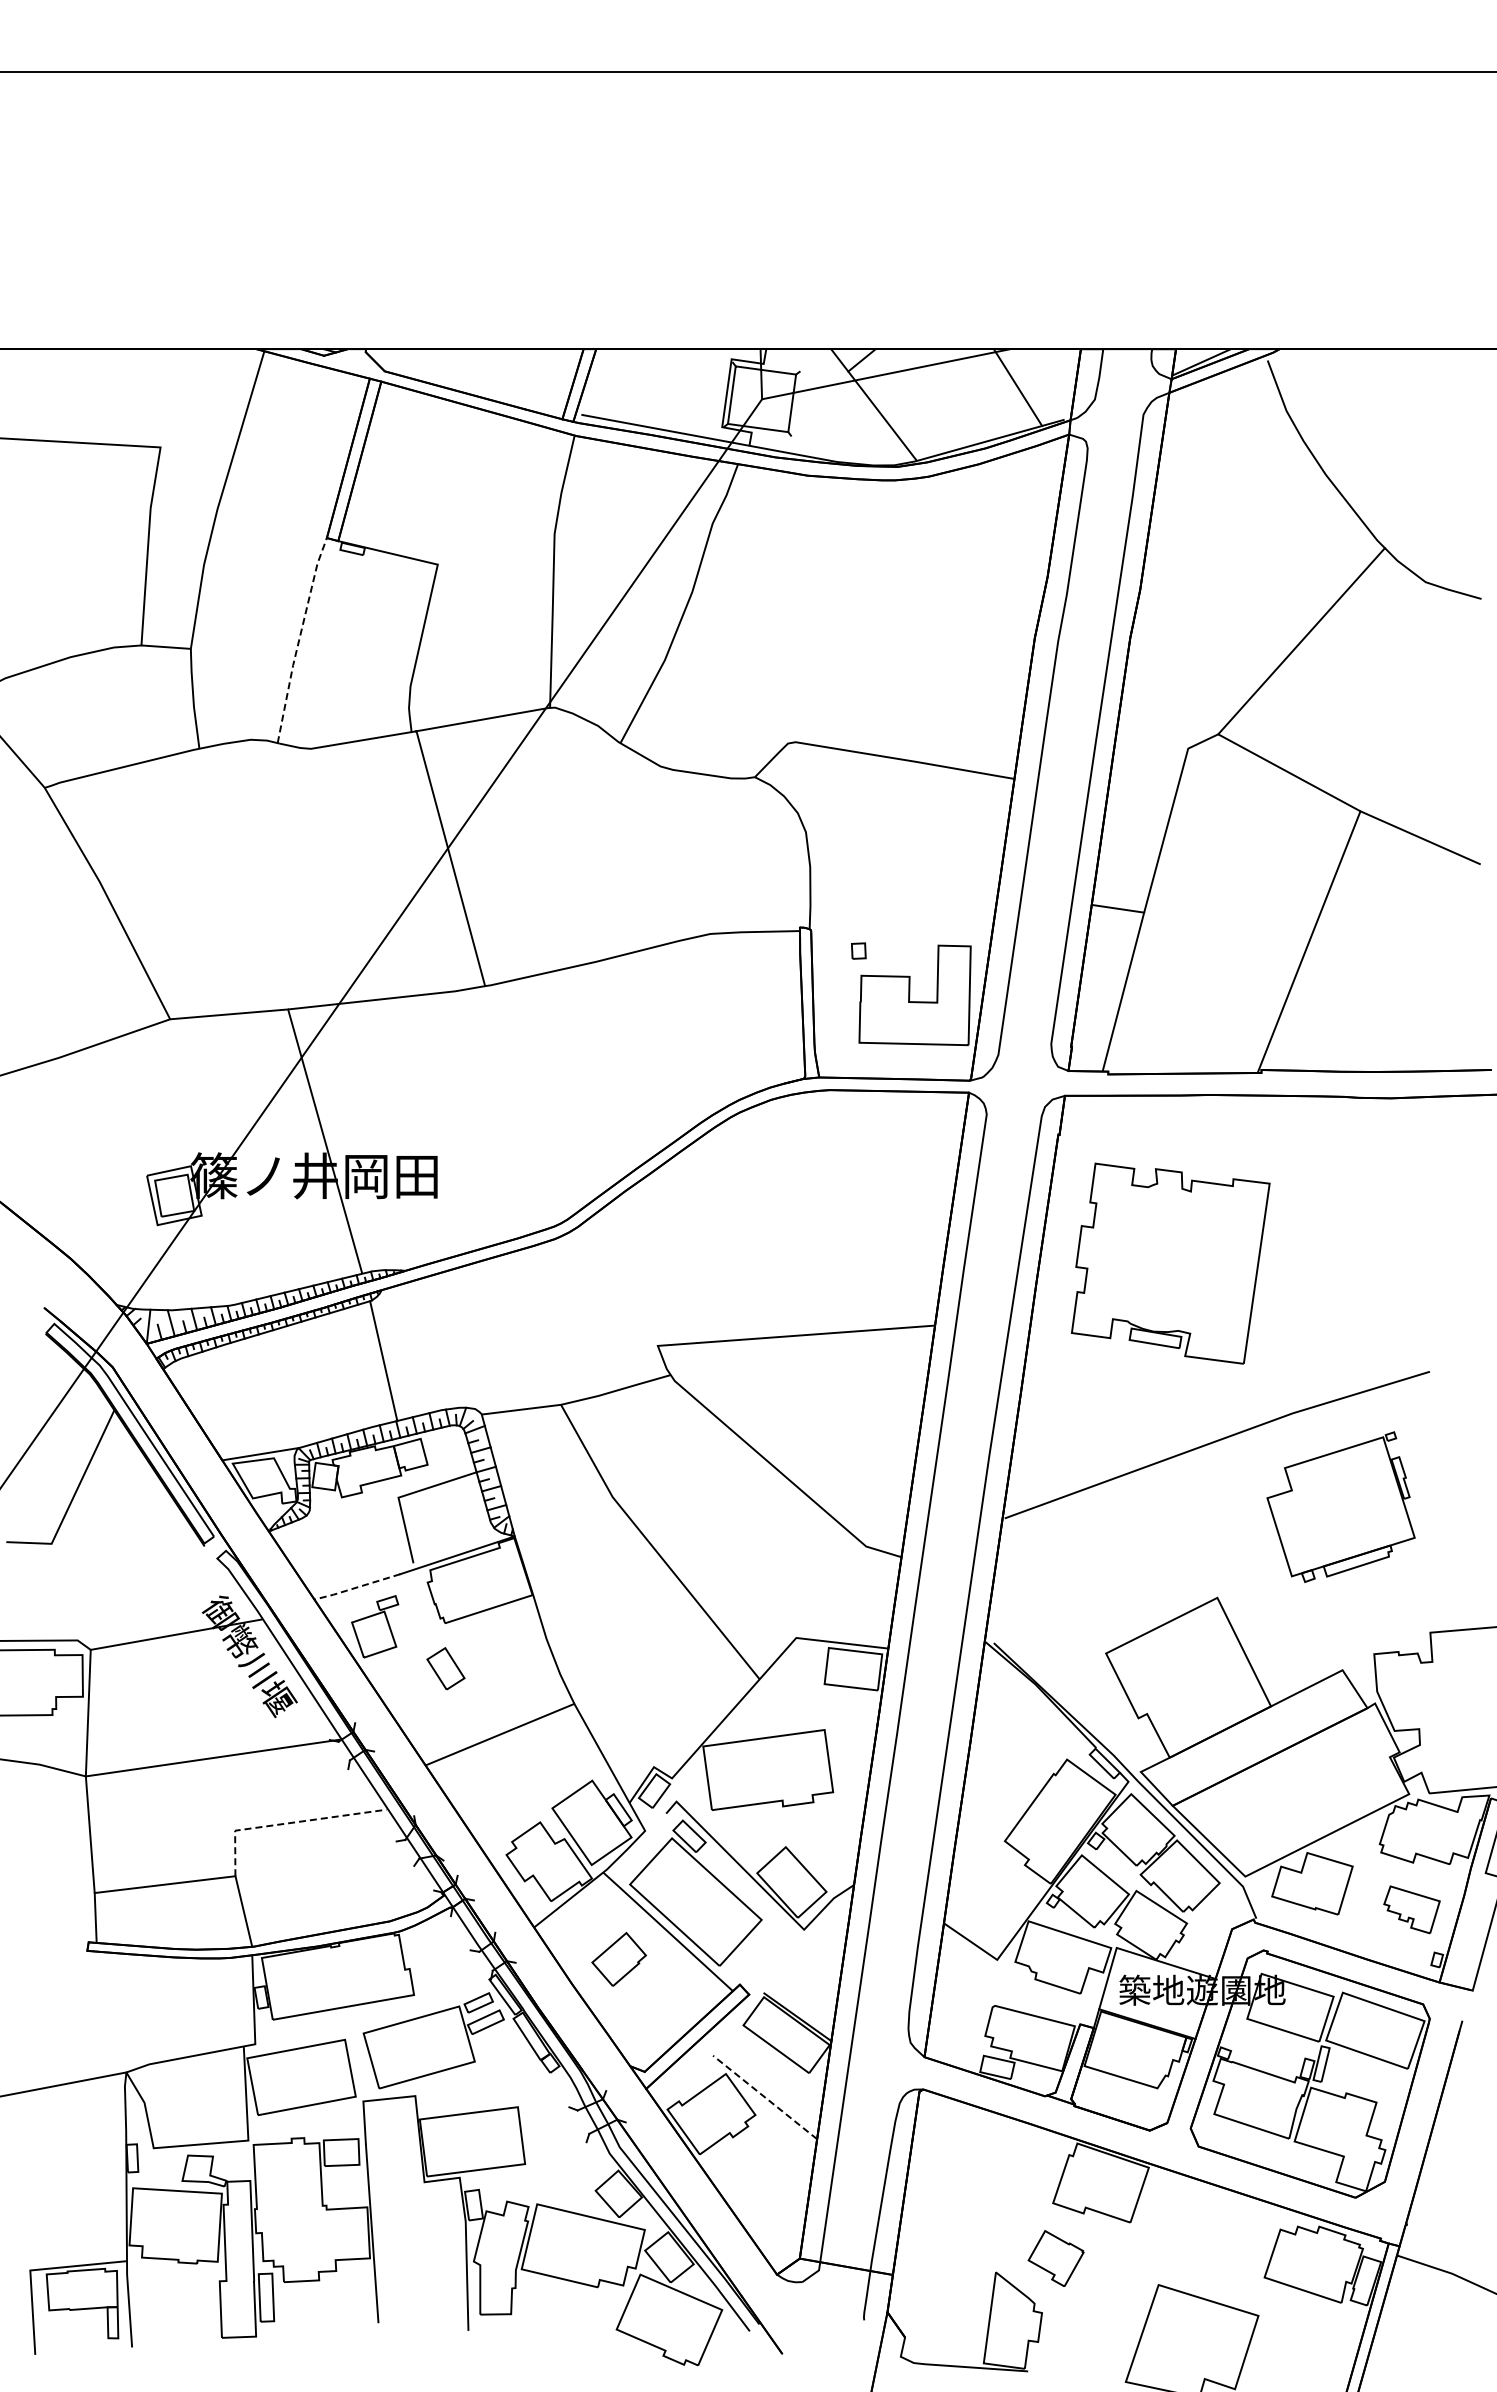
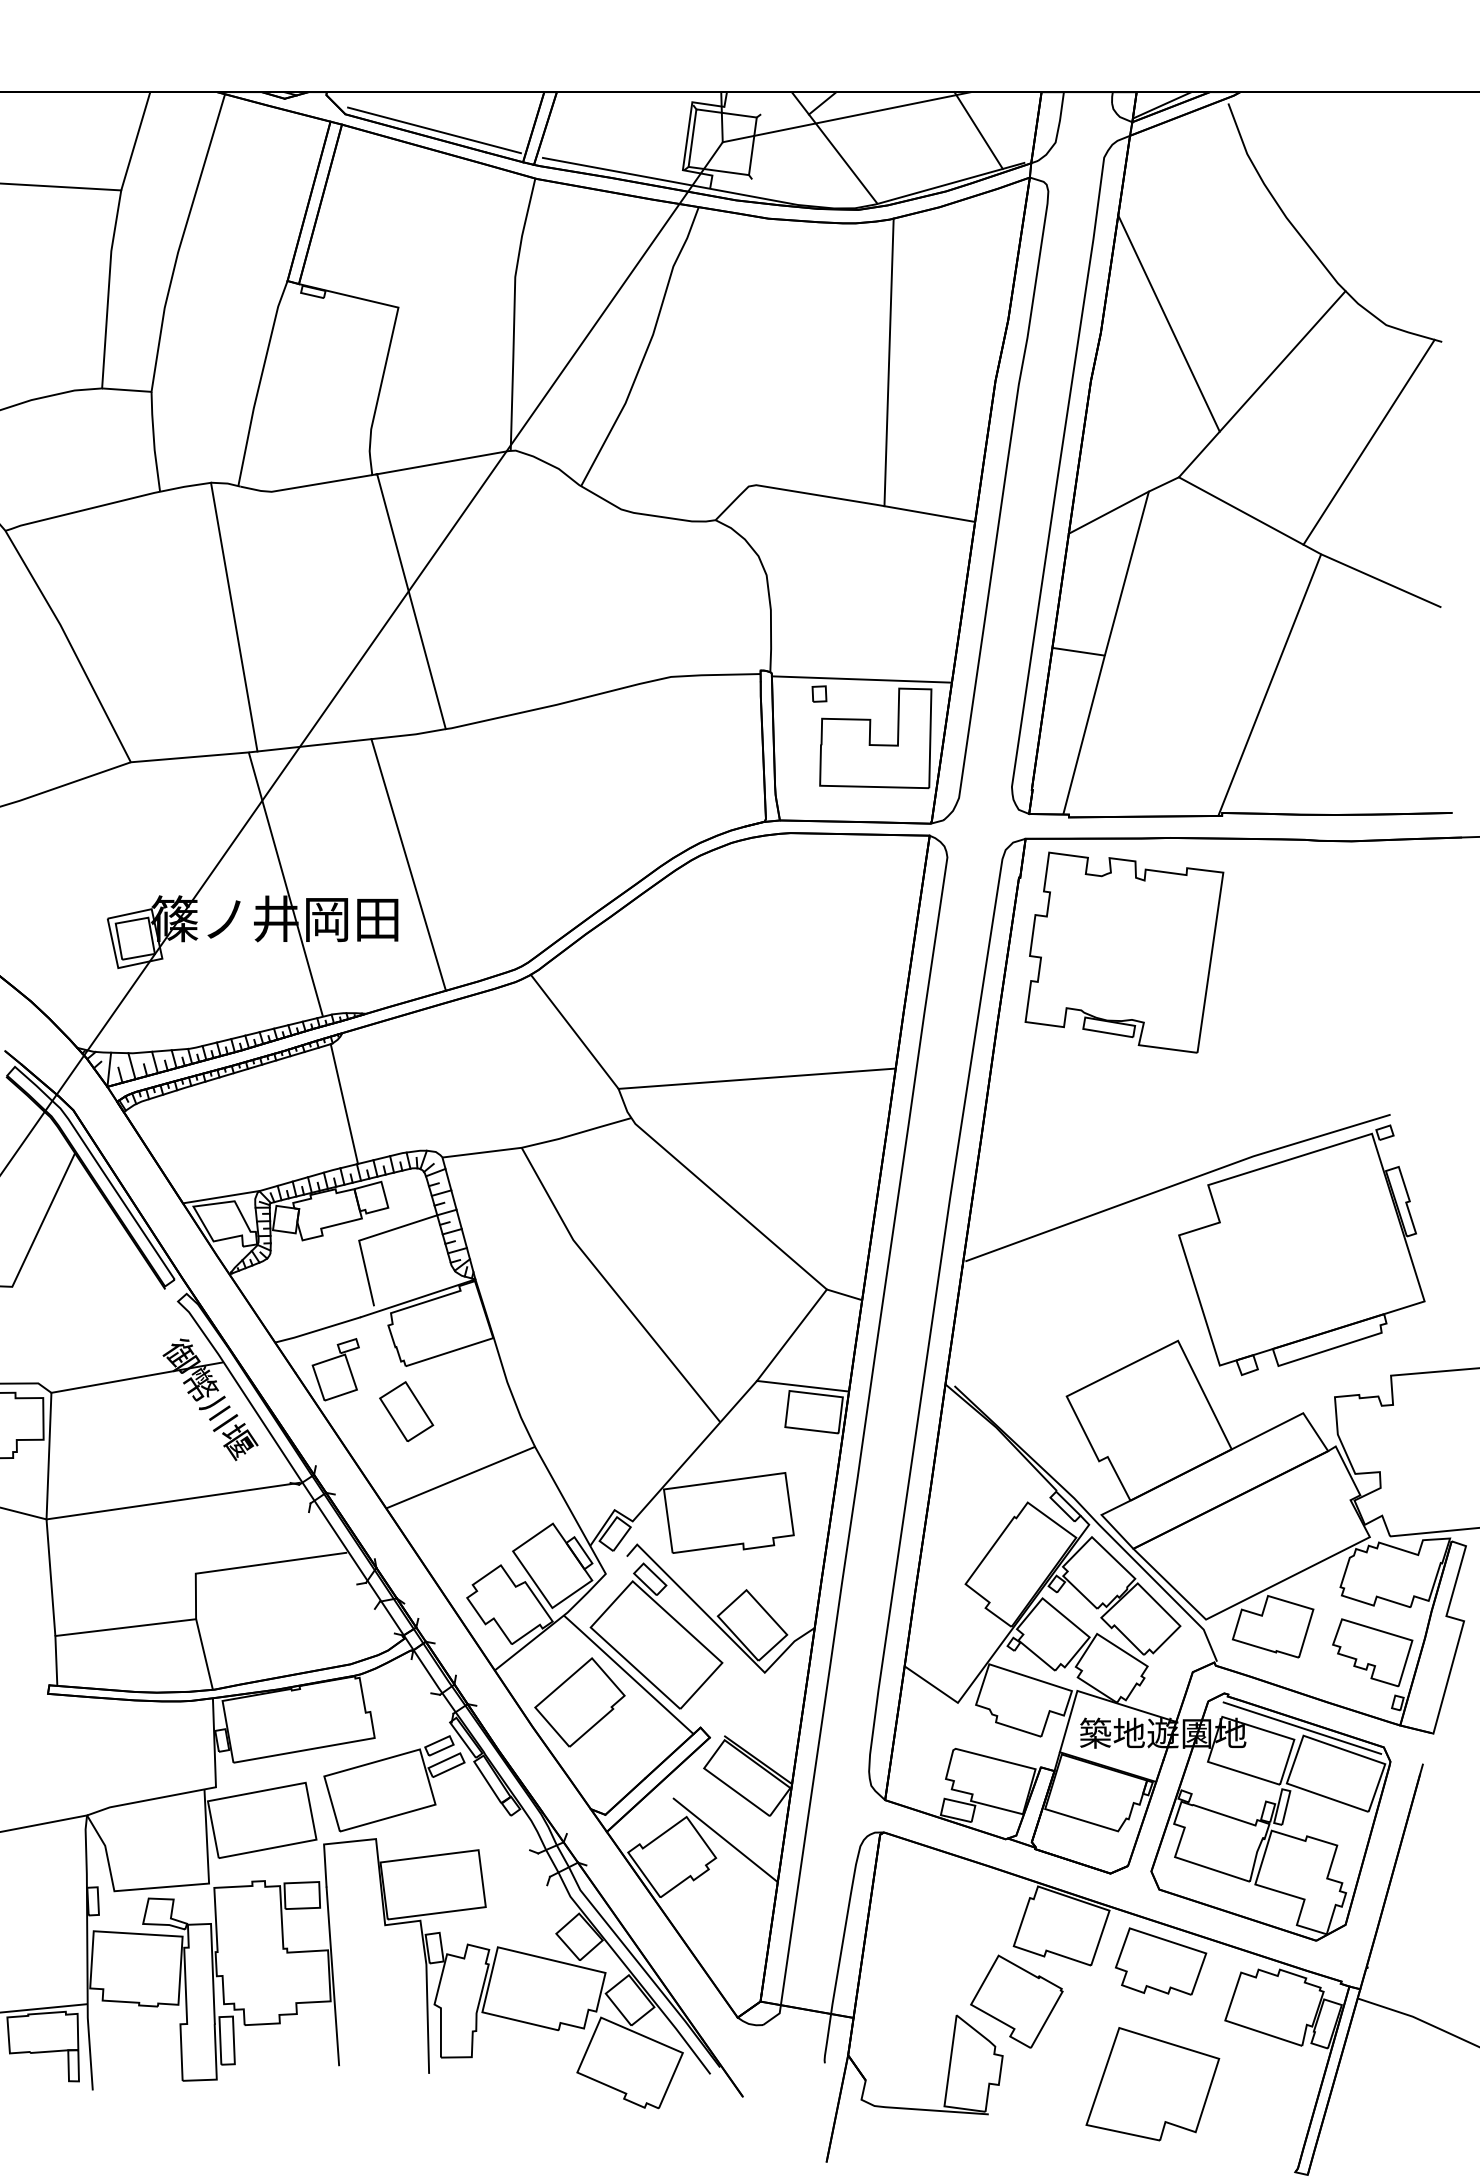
line: (473, 387) -> (434, 130), added
line: (174, 398) -> (135, 141), added
line: (1208, 580) -> (1169, 323), added
line: (928, 619) -> (889, 362), added
line: (299, 639) -> (260, 382), dashed -> solid
line: (1407, 698) -> (1368, 441), added
line: (1148, 769) -> (1109, 512), added
line: (273, 873) -> (234, 616), added
line: (901, 936) -> (862, 679), added
line: (447, 1121) -> (408, 864), added
part: (1170, 1263) -> (1124, 952), moved
line: (613, 1288) -> (574, 1031), added
part: (1340, 1506) -> (1301, 1249), size x1.67
line: (356, 1587) -> (317, 1330), dashed -> solid
line: (831, 1591) -> (792, 1334), added
part: (445, 1668) -> (406, 1411), size x1.43
line: (287, 1823) -> (248, 1566), dashed -> solid
part: (1411, 1909) -> (1372, 1652), size x1.43
part: (618, 1959) -> (579, 1702), size x1.67
line: (1341, 1984) -> (1302, 1727), added
line: (765, 2097) -> (726, 1840), dashed -> solid
part: (1200, 2218) -> (1161, 1961), added
part: (1055, 2258) -> (1016, 2001), size x1.67

